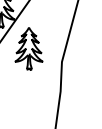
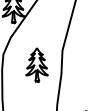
part: (28, 48) -> (36, 64), moved

